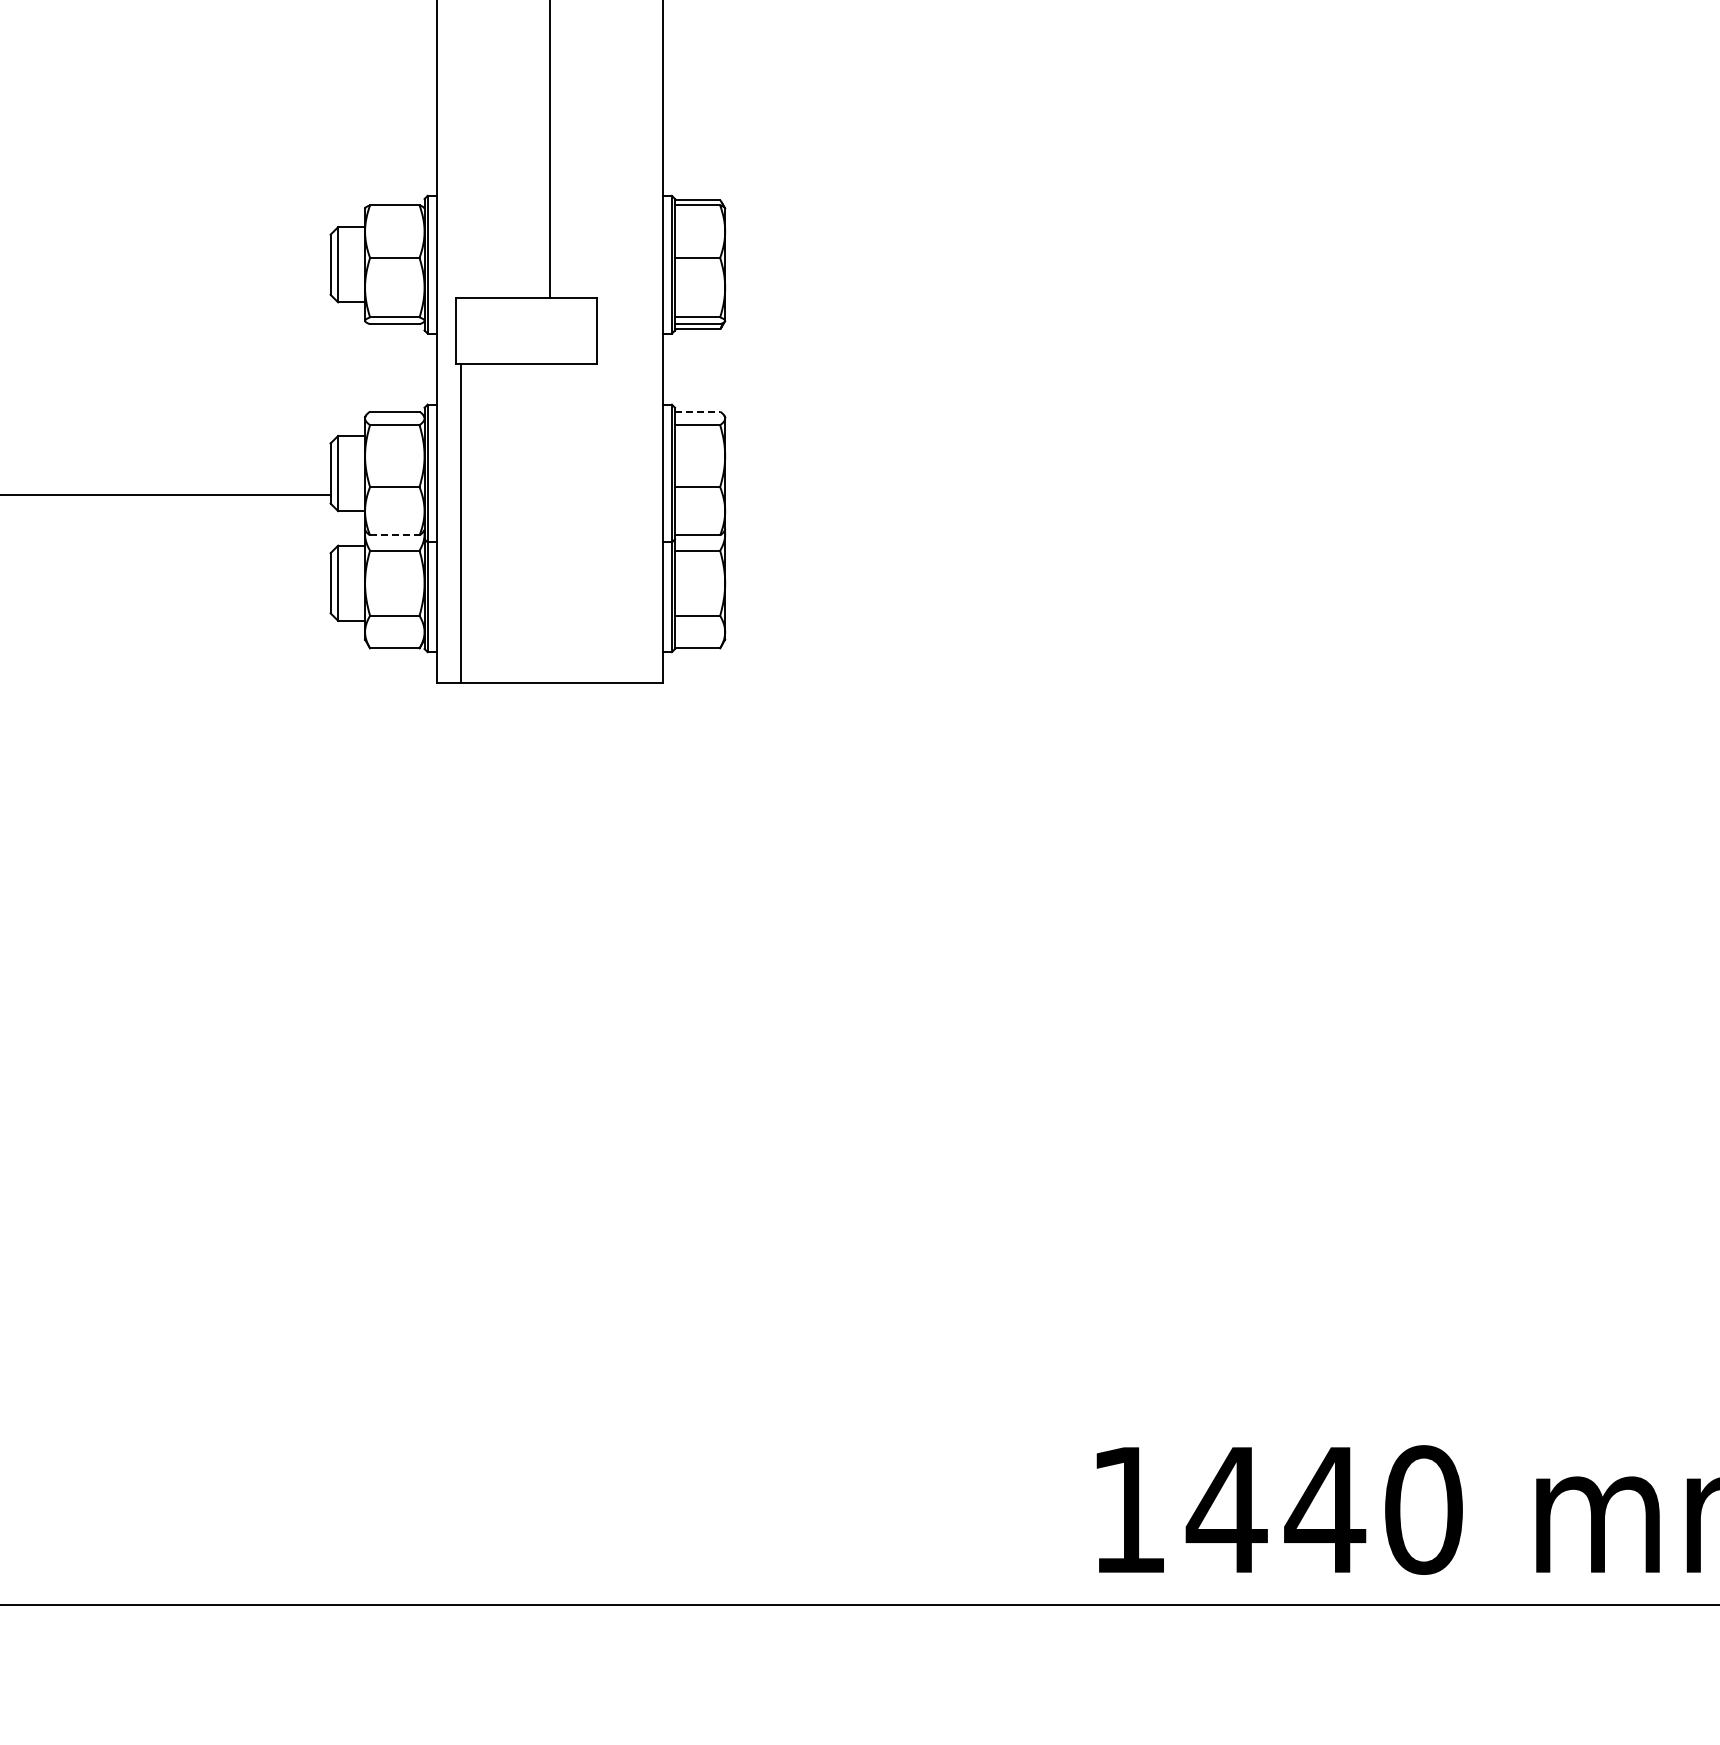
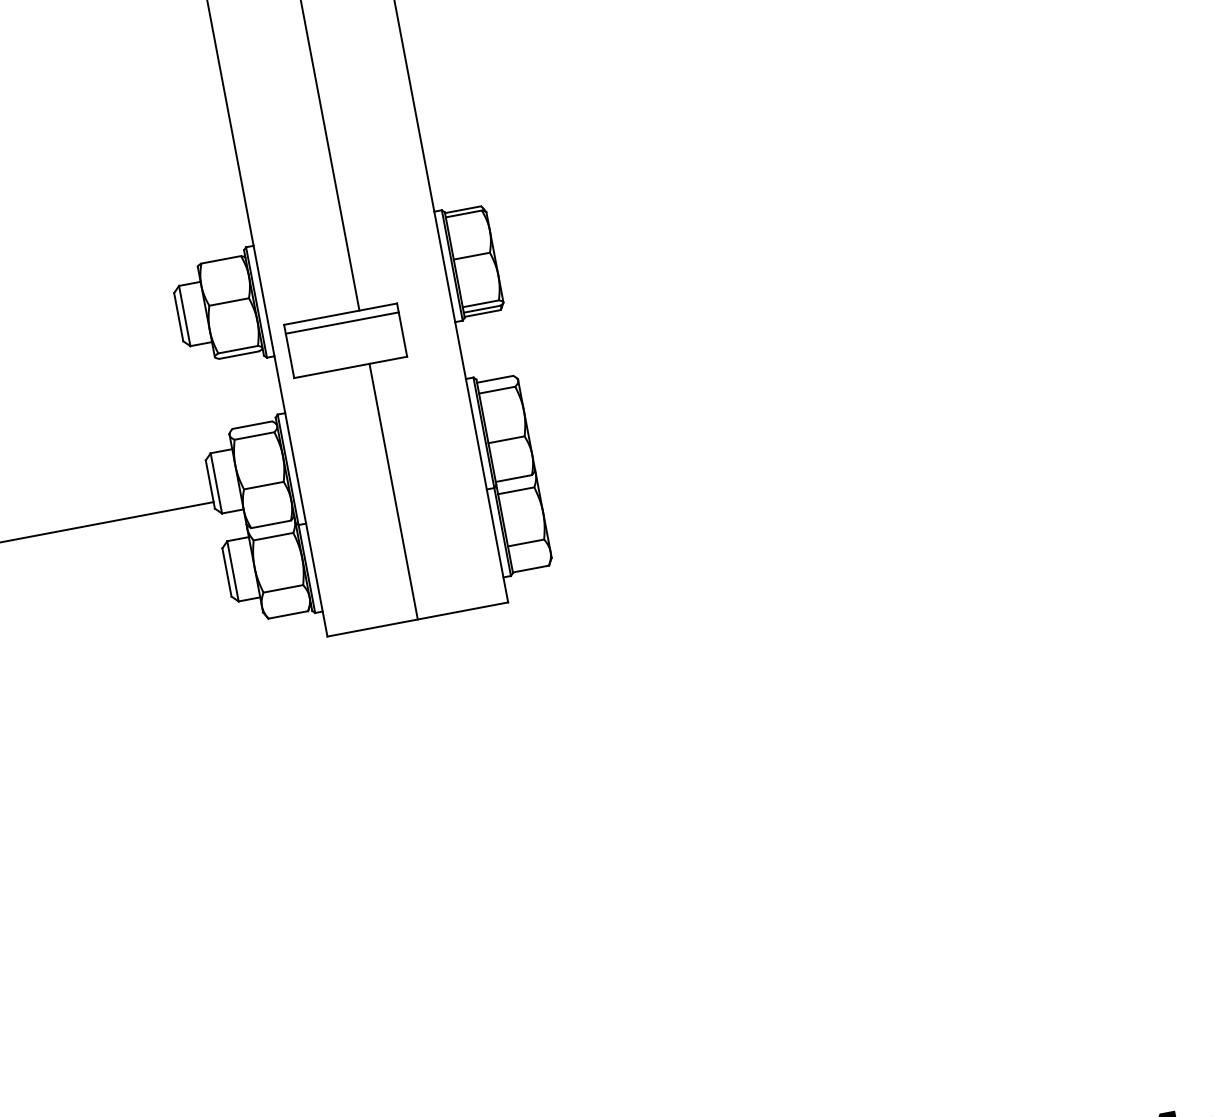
line: (525, 309) -> (341, 323), added
line: (697, 411) -> (495, 379), dashed -> solid
line: (460, 523) -> (393, 491), moved
line: (394, 535) -> (270, 524), dashed -> solid

